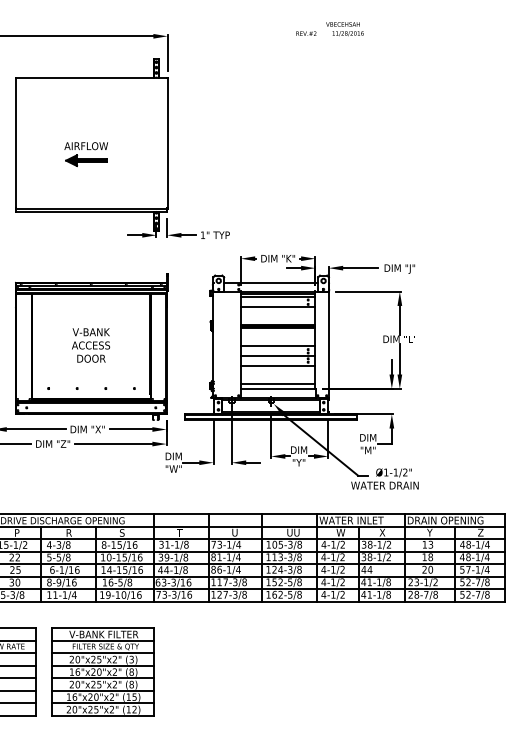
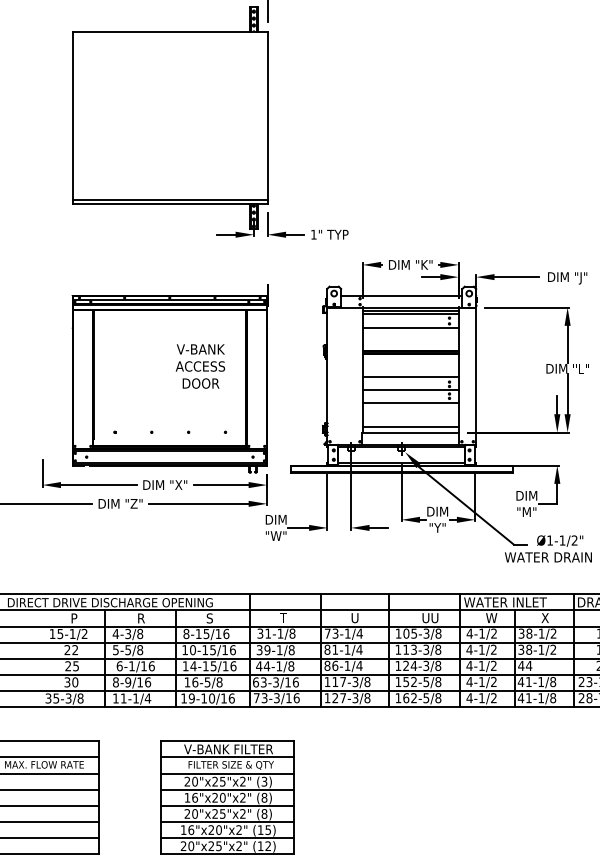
part: (85, 154) -> (162, 130), removed
text: (91, 345) -> (201, 366), moved
part: (102, 671) -> (226, 797), moved

